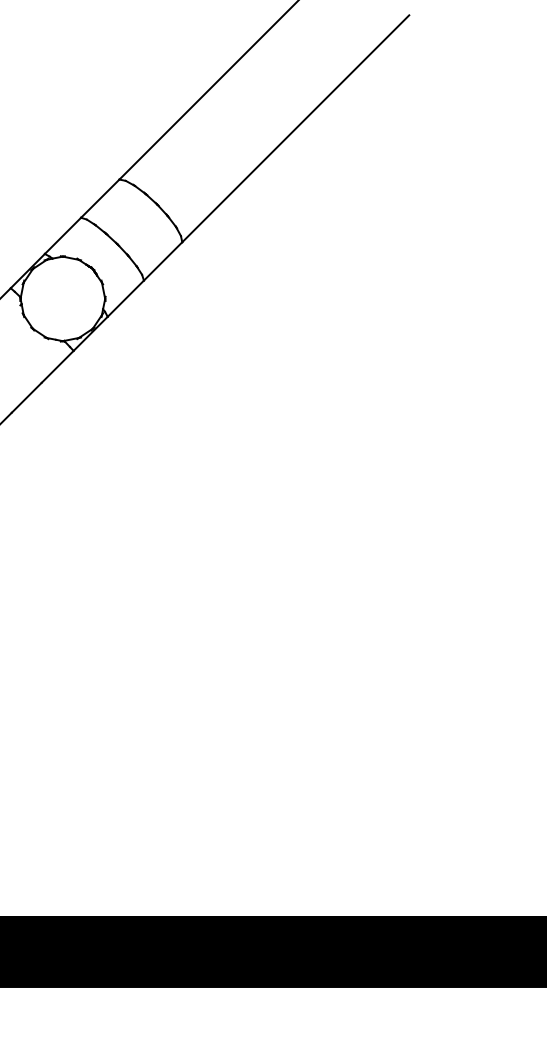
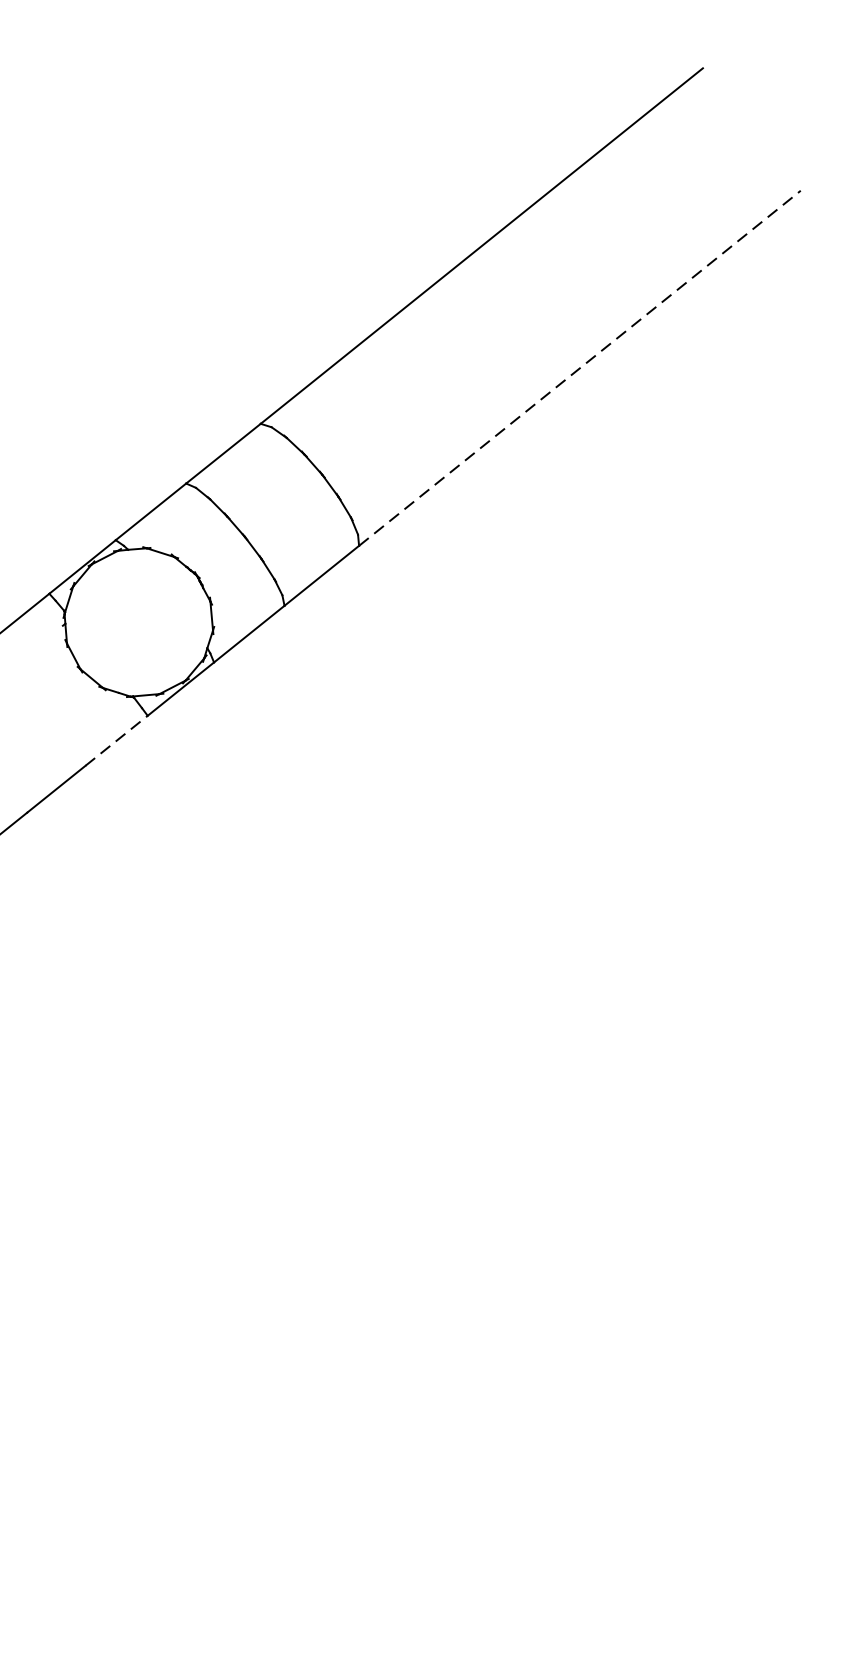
line: (296, 128) -> (581, 367), solid -> dashed
line: (57, 366) -> (116, 740), solid -> dashed

